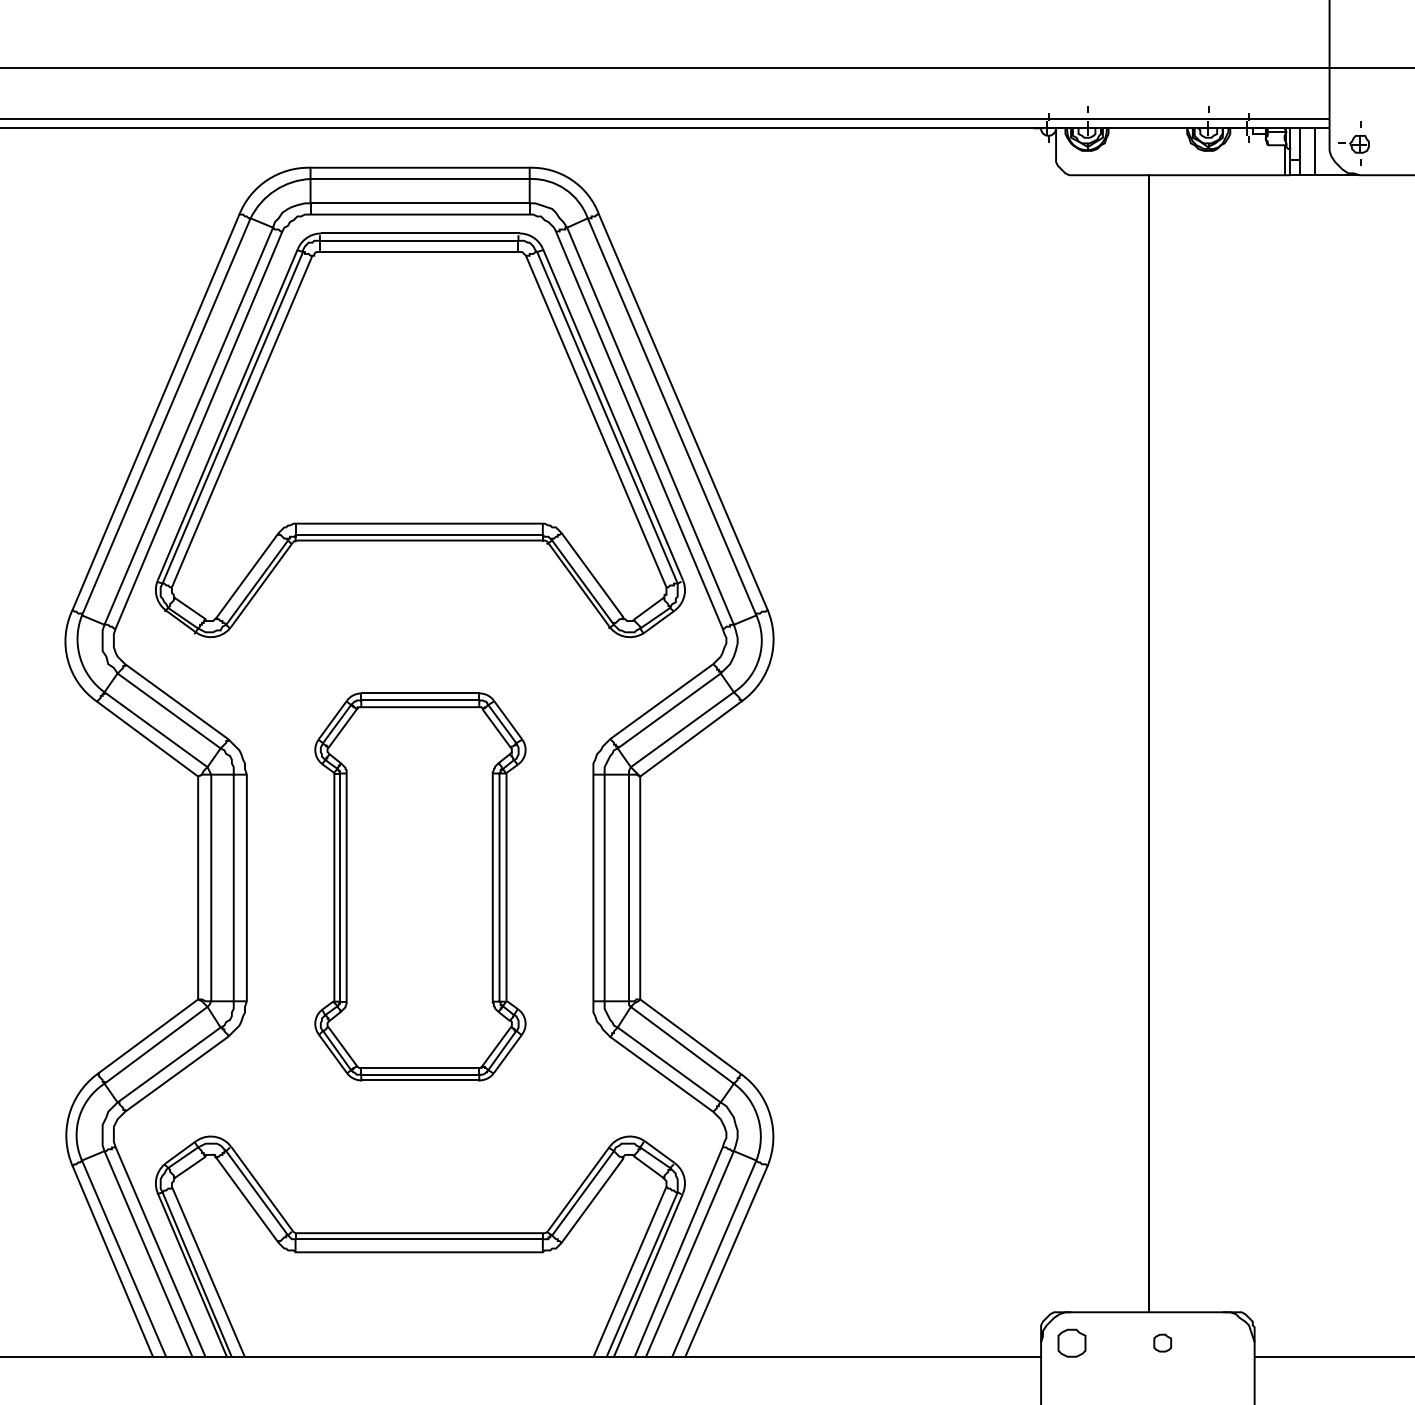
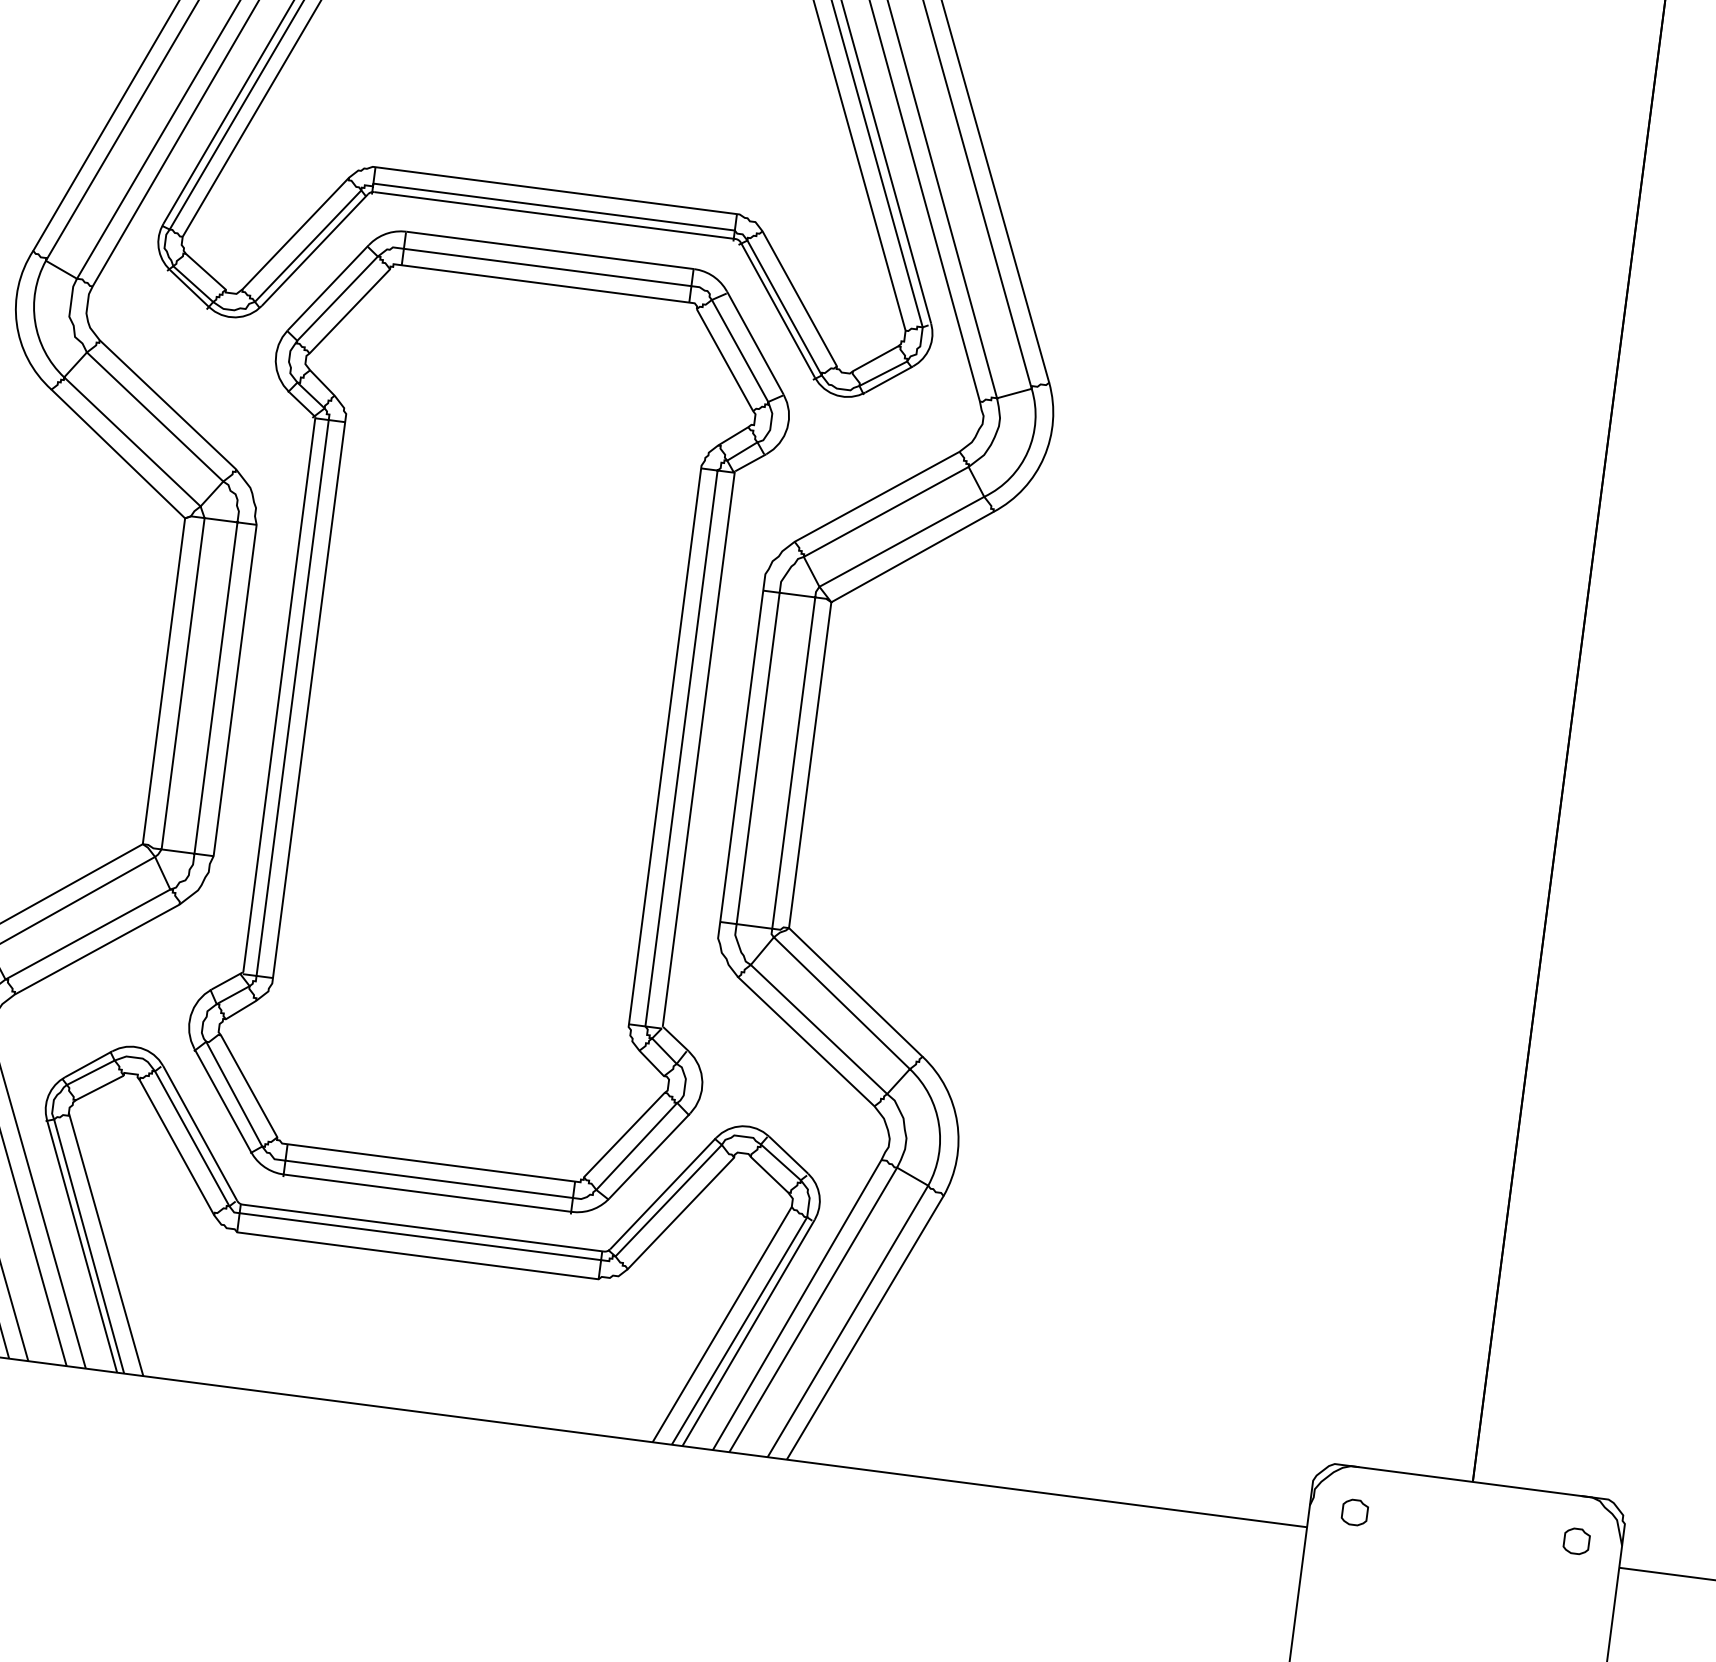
part: (420, 886) -> (489, 721), size x1.67
part: (1071, 1342) -> (1354, 1511), size x0.62
part: (1162, 1342) -> (1576, 1540), moved

